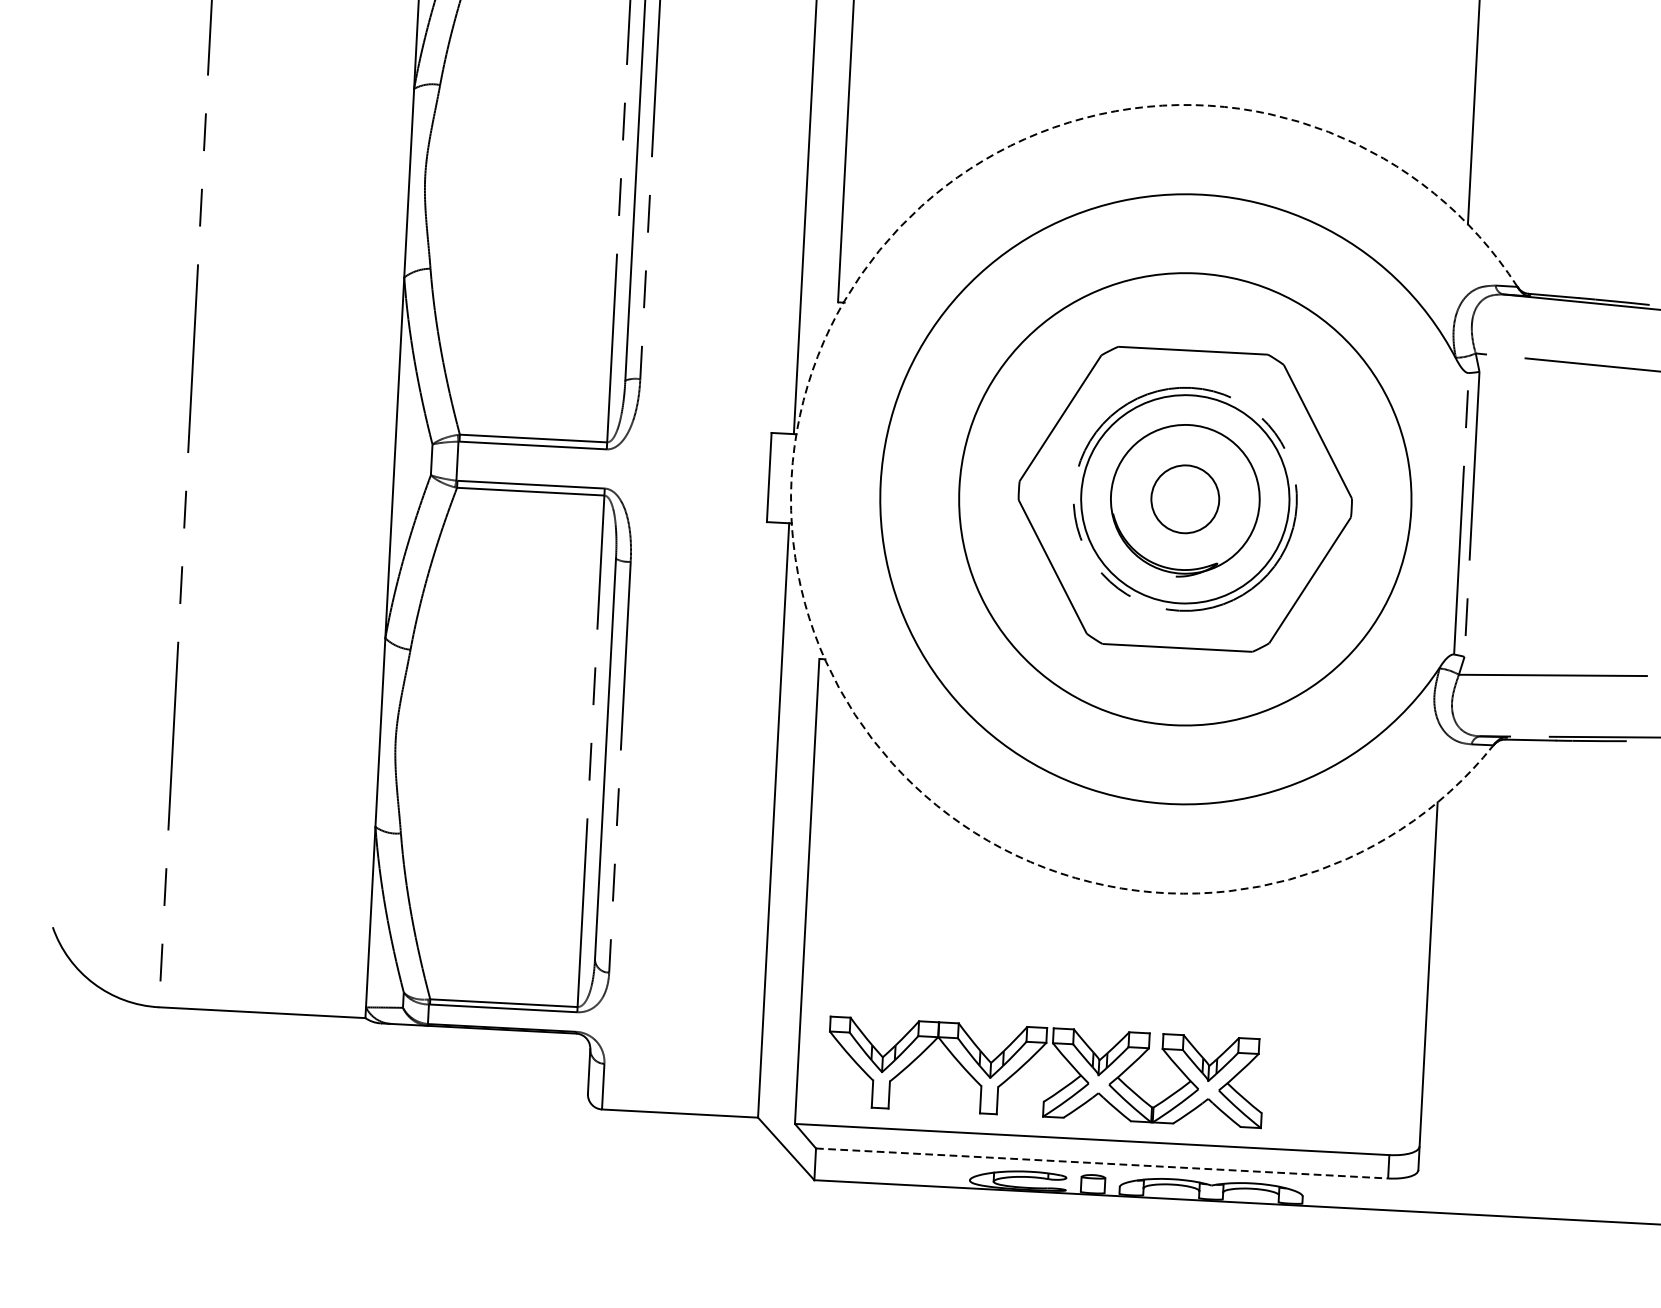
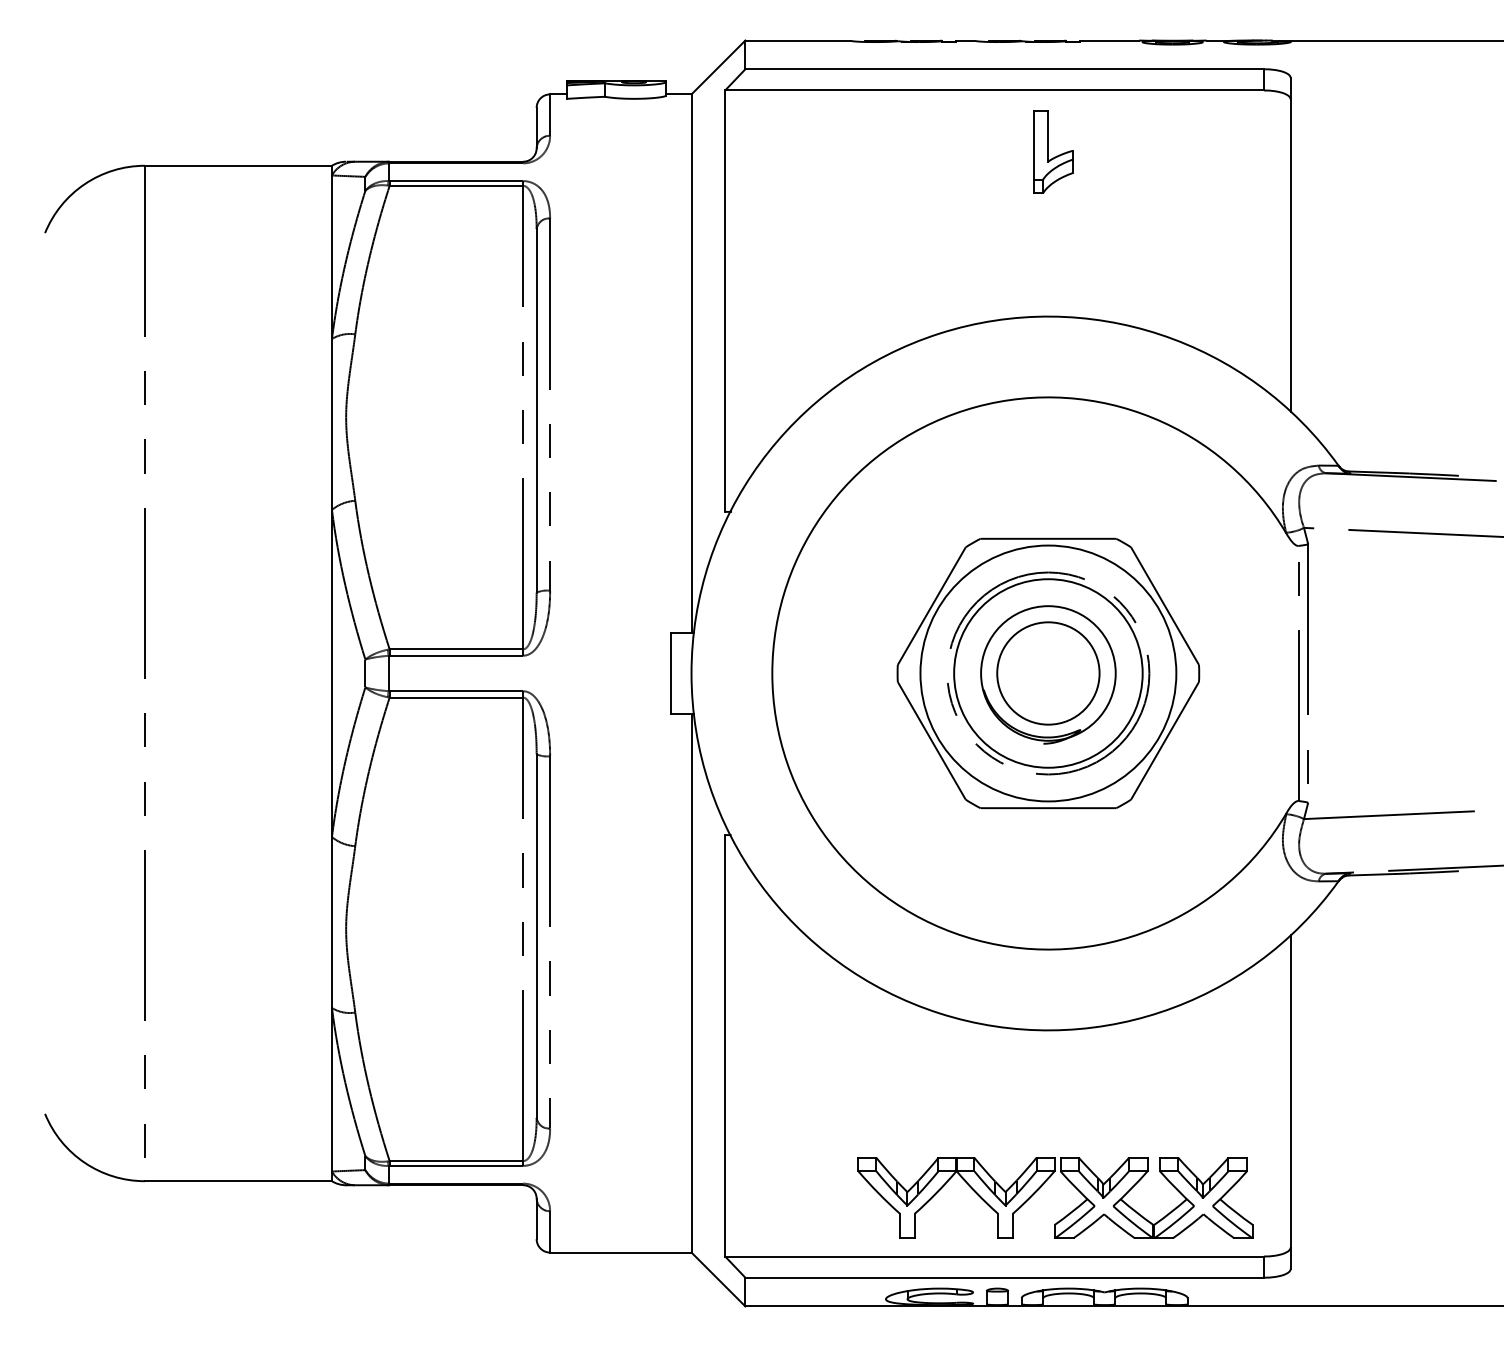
arc: (791, 478) -> (691, 673), dashed -> solid
circle: (1185, 499) -> (1048, 673), size x0.62
circle: (1185, 499) -> (1048, 673), size x1.67
part: (1033, 1057) -> (1043, 1185), moved
line: (1103, 1163) -> (1005, 1277), dashed -> solid

